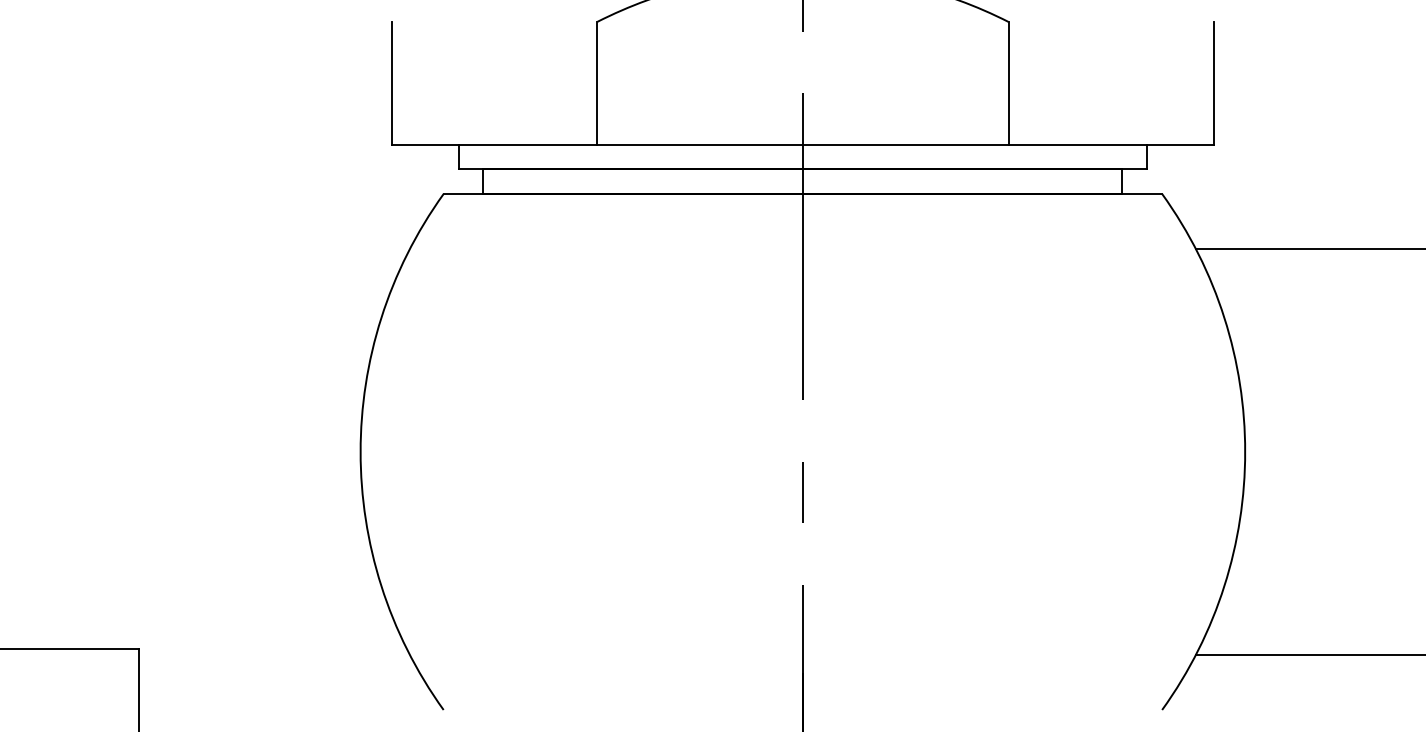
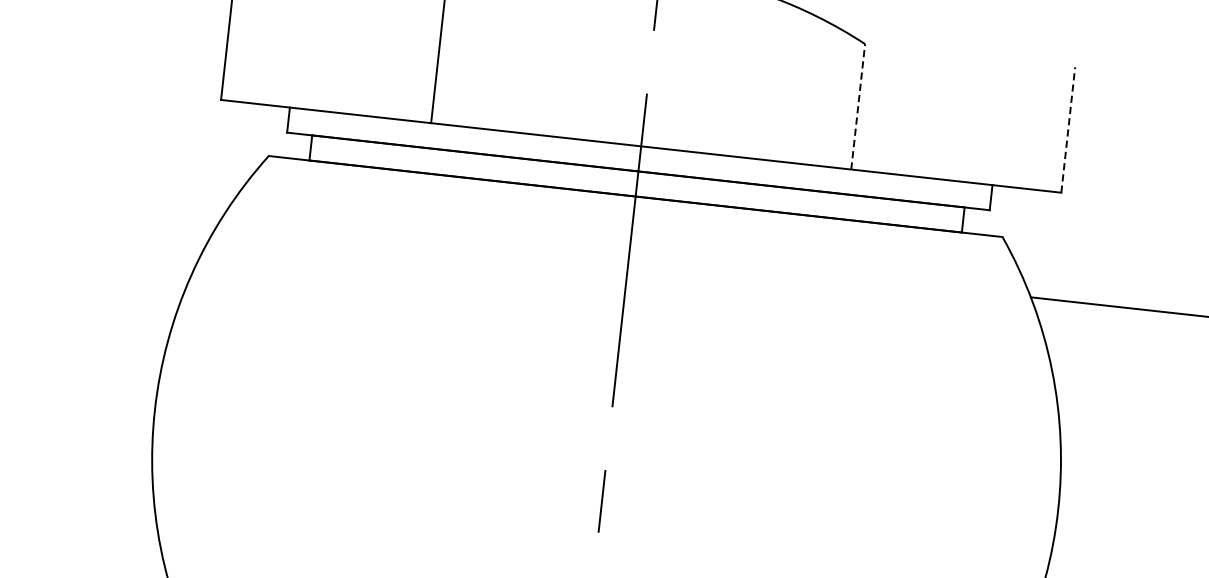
line: (1008, 82) -> (858, 105), solid -> dashed
line: (1214, 82) -> (1068, 129), solid -> dashed

